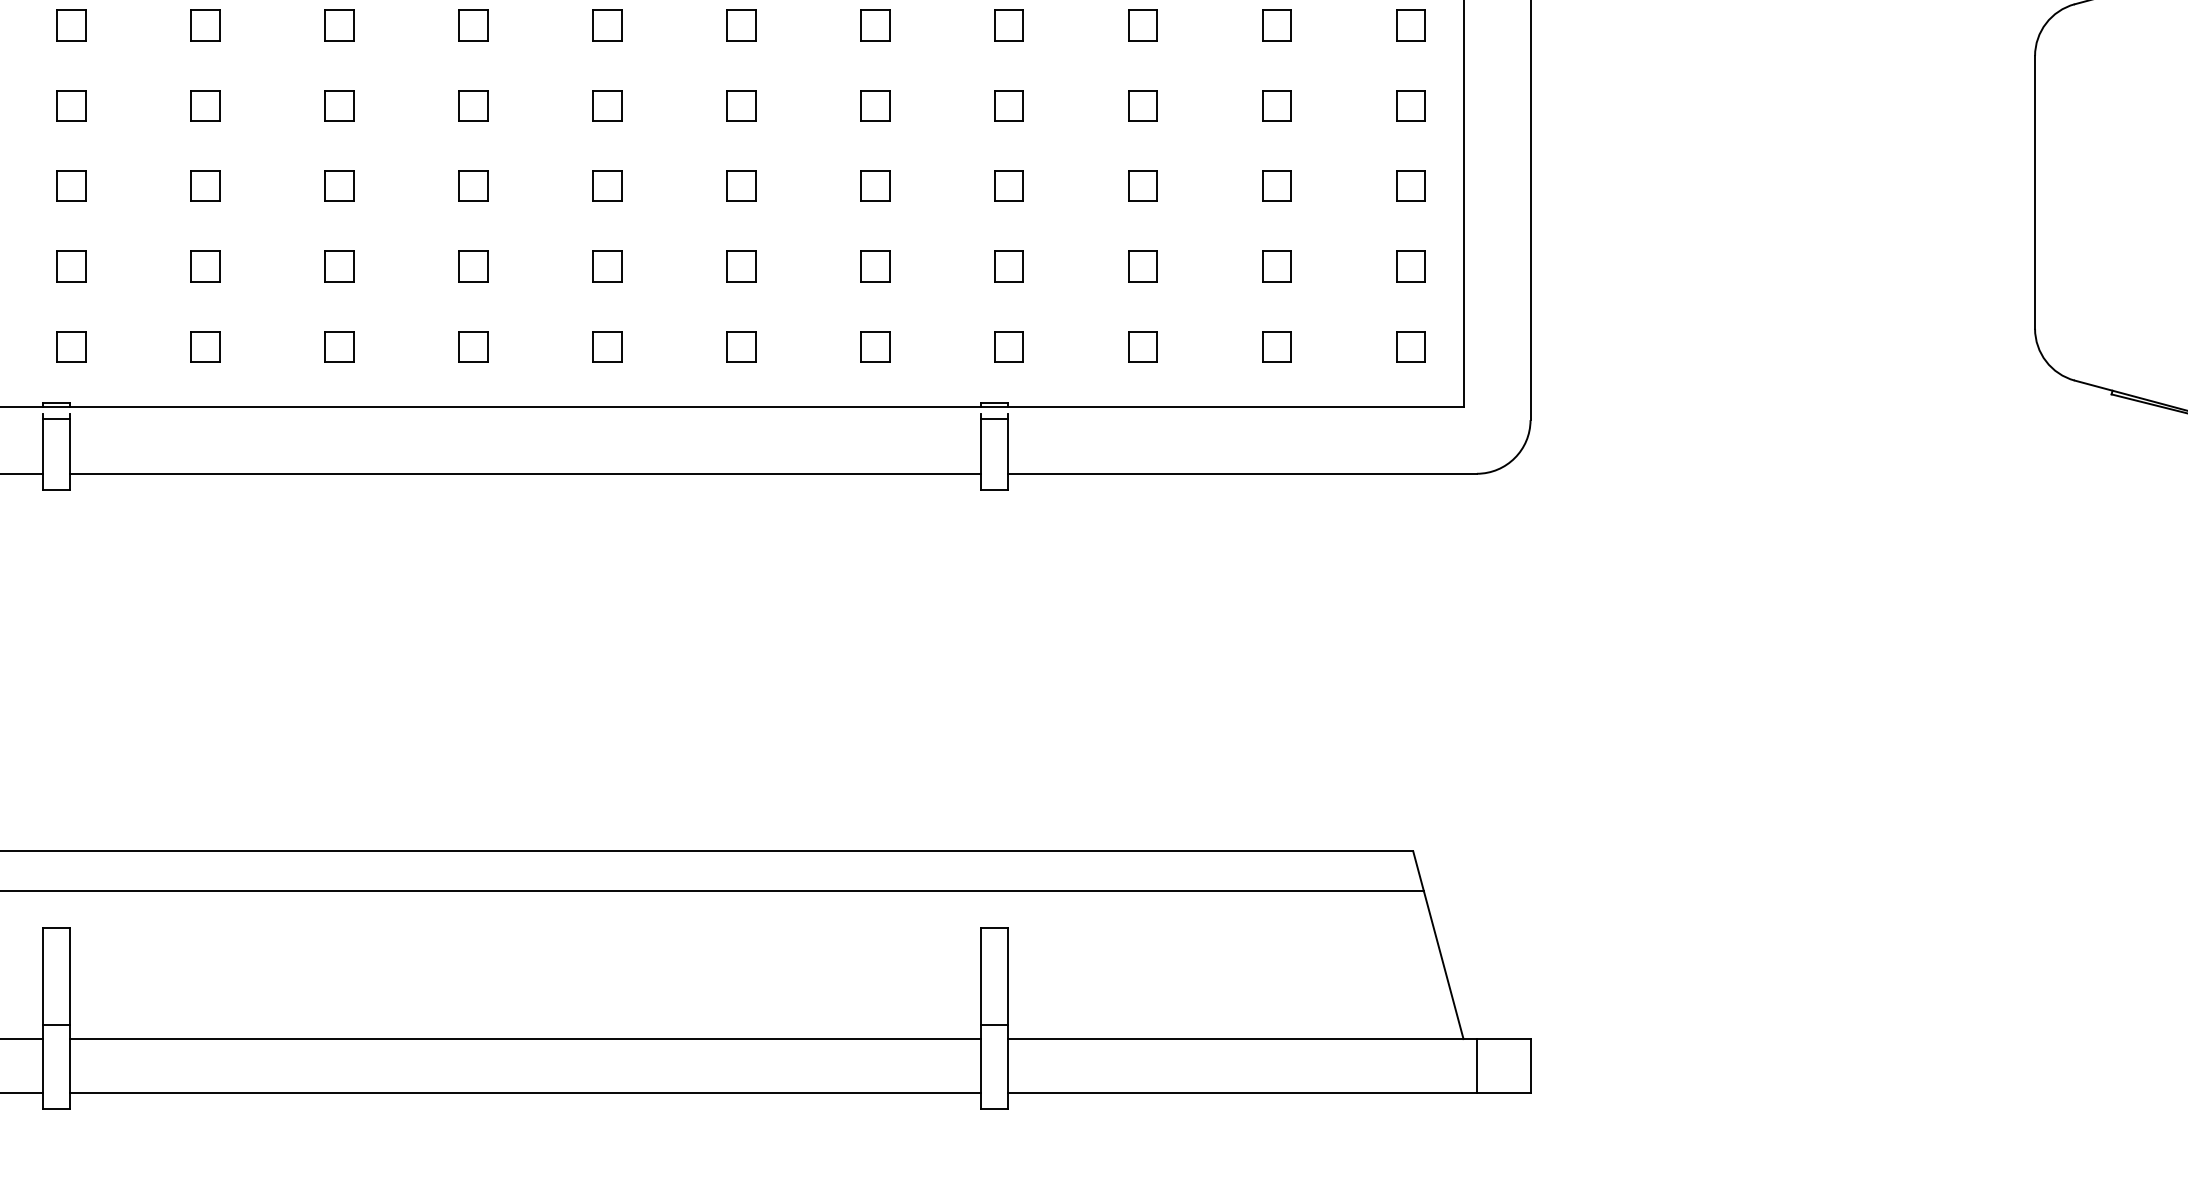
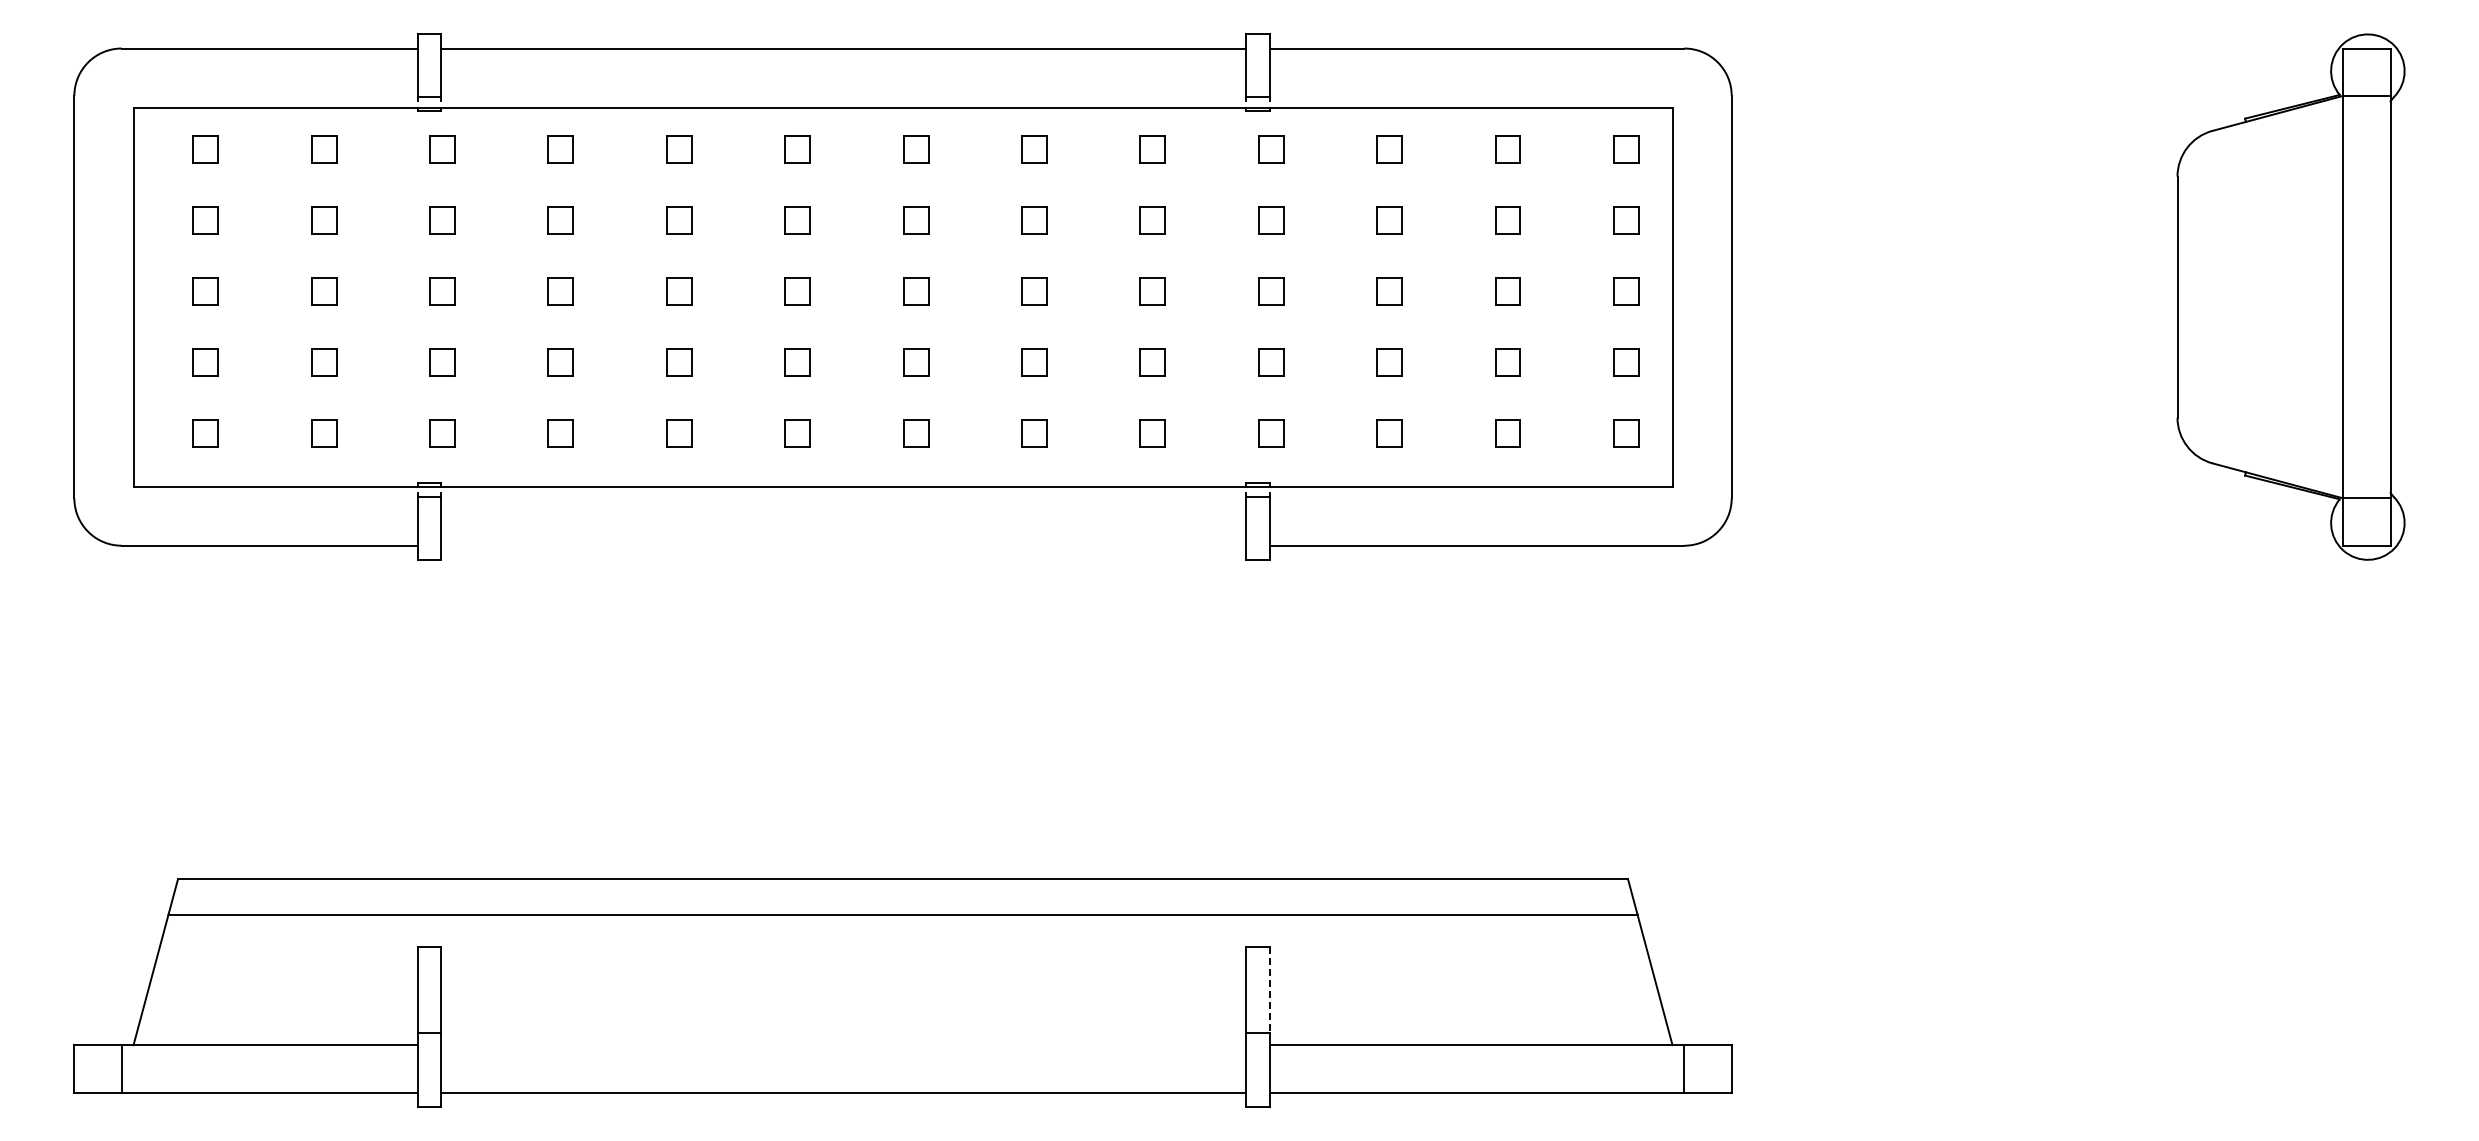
line: (525, 473) -> (843, 545), removed
line: (1008, 977) -> (1270, 990), solid -> dashed
line: (525, 1039) -> (843, 1045), removed

